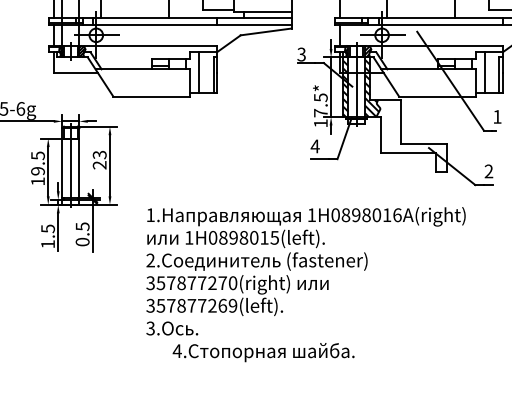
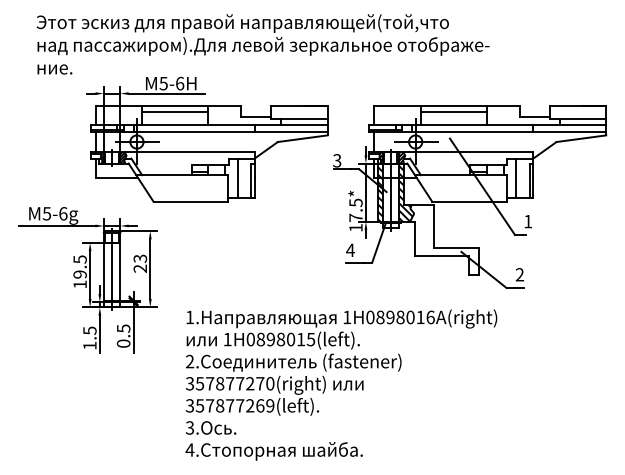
line: (134, 5) -> (174, 112), added
line: (420, 5) -> (453, 112), added
text: (262, 352) -> (273, 451), moved

